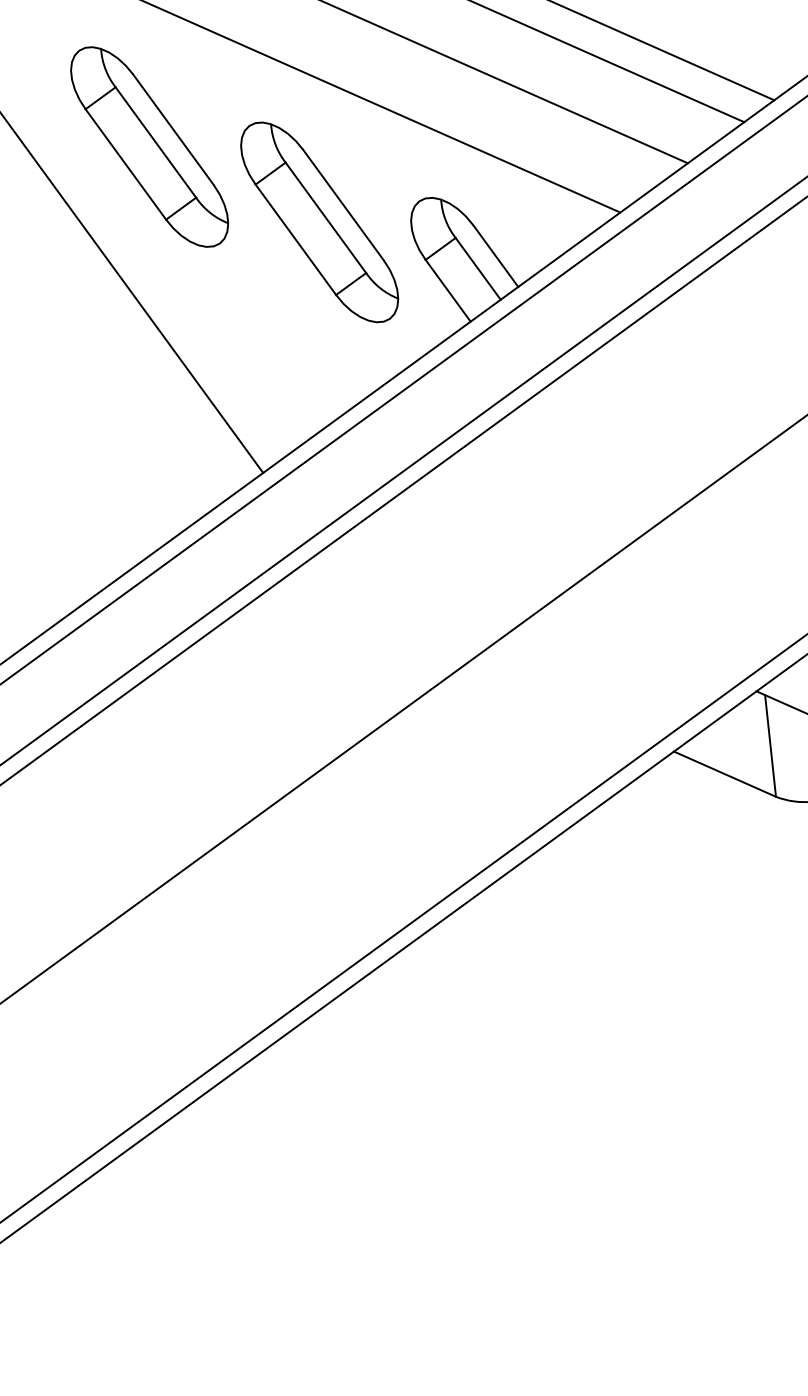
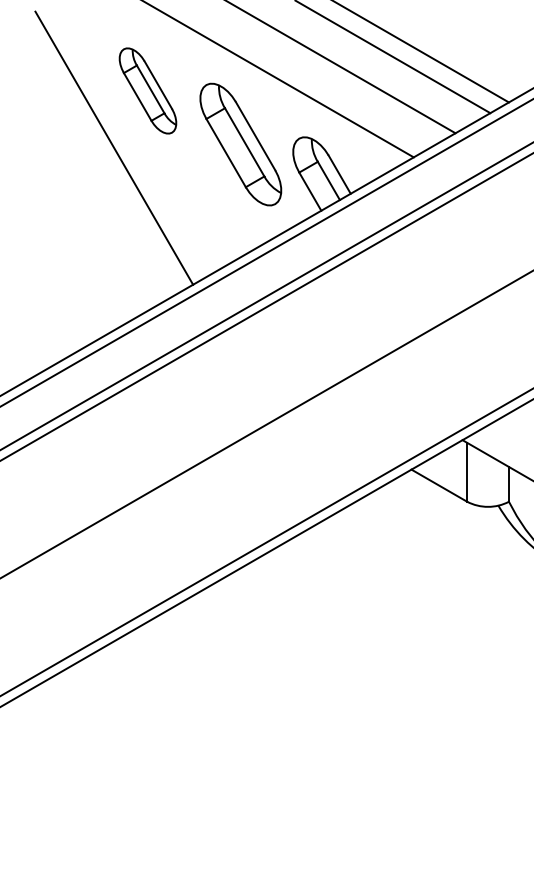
part: (148, 146) -> (147, 90), size x0.7

